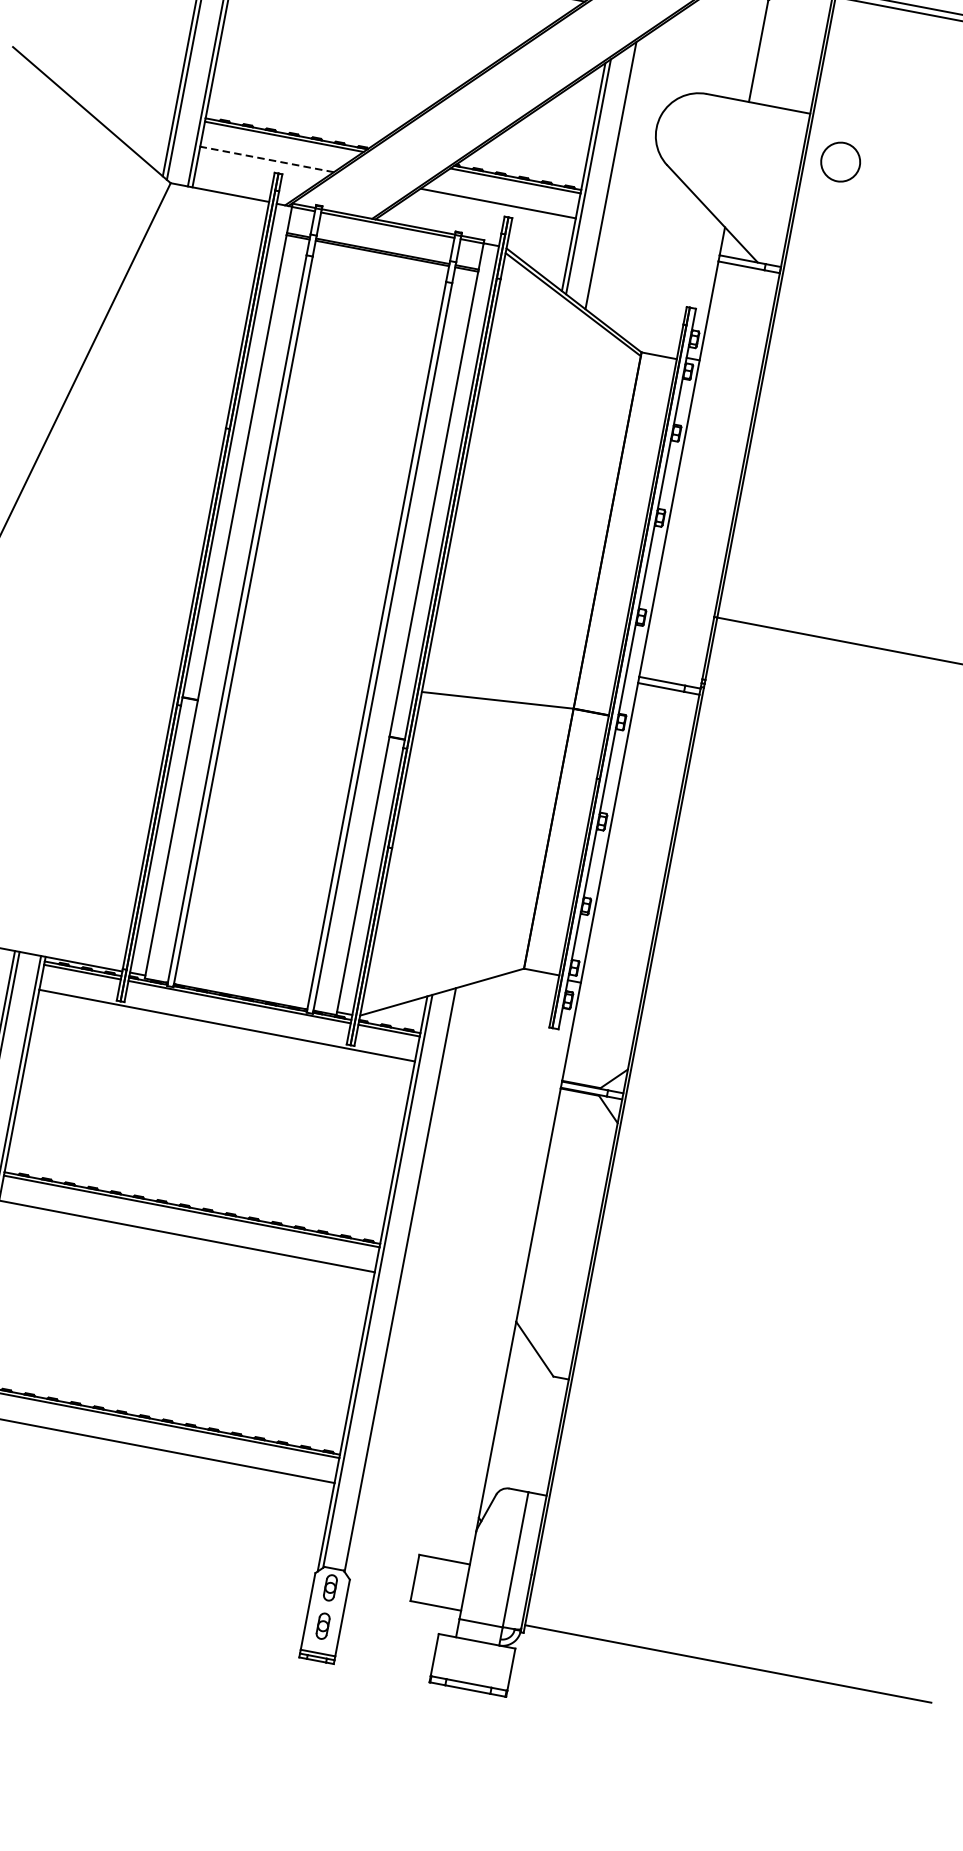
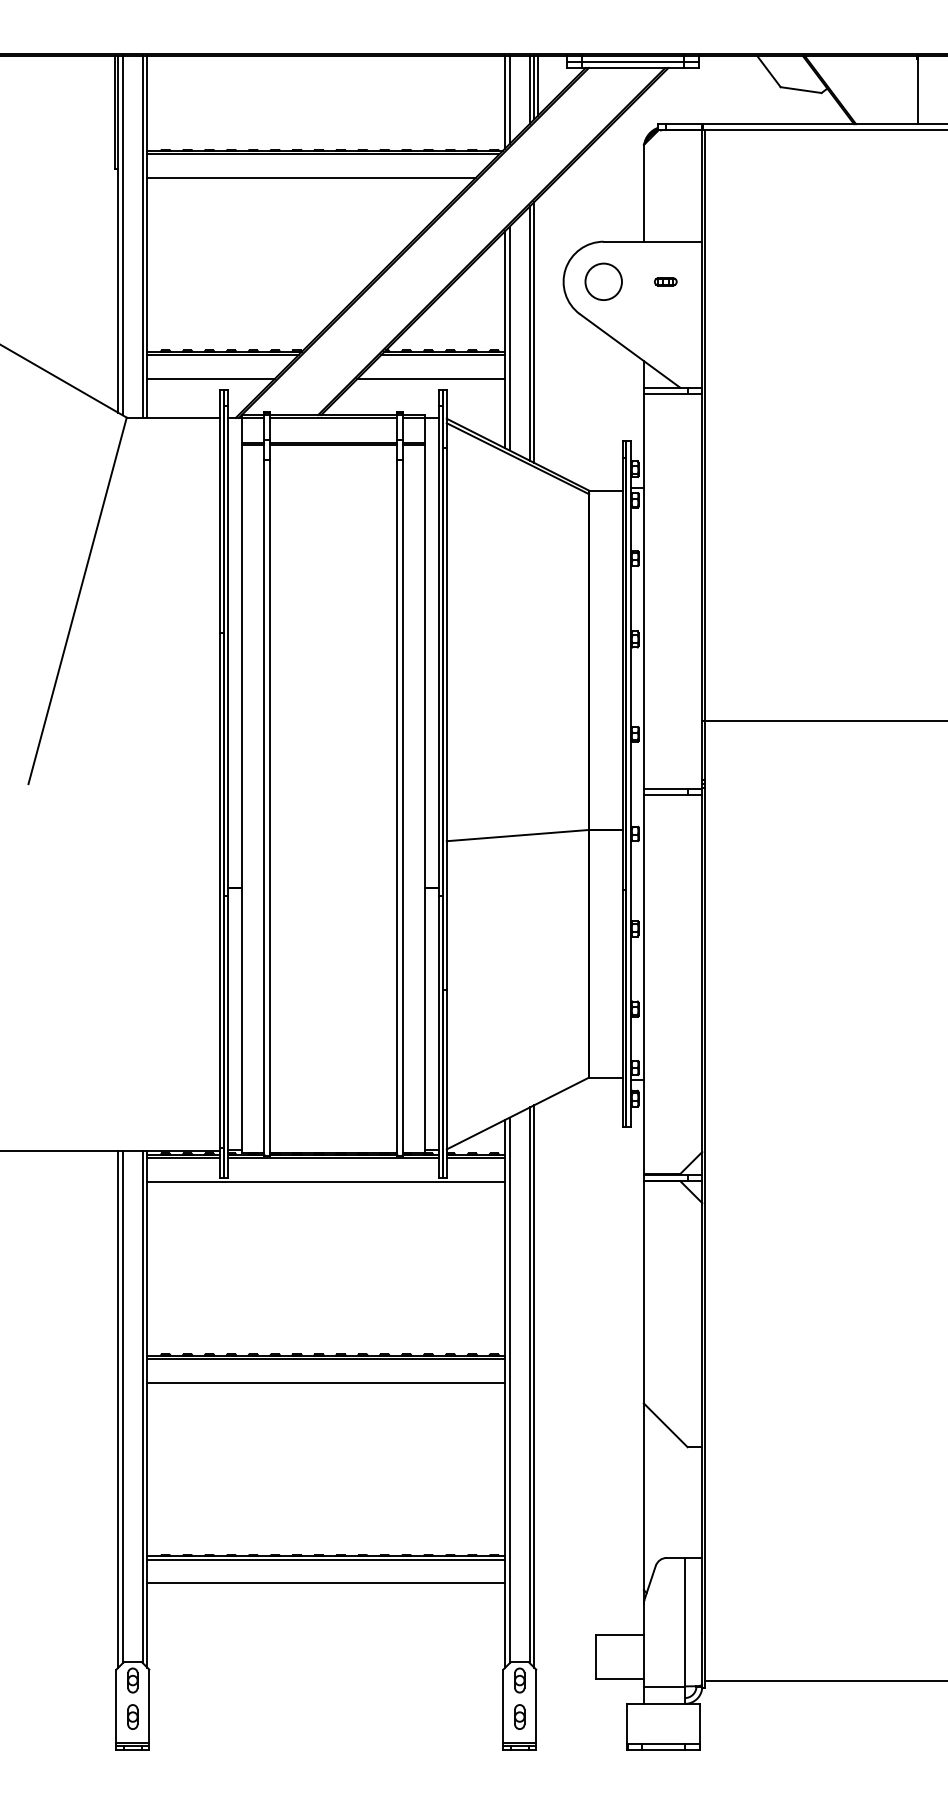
part: (763, 148) -> (665, 281), added
line: (267, 159) -> (211, 378), dashed -> solid
circle: (840, 161) -> (603, 281), moved
line: (616, 174) -> (534, 331), added
line: (404, 1282) -> (534, 1386), added

